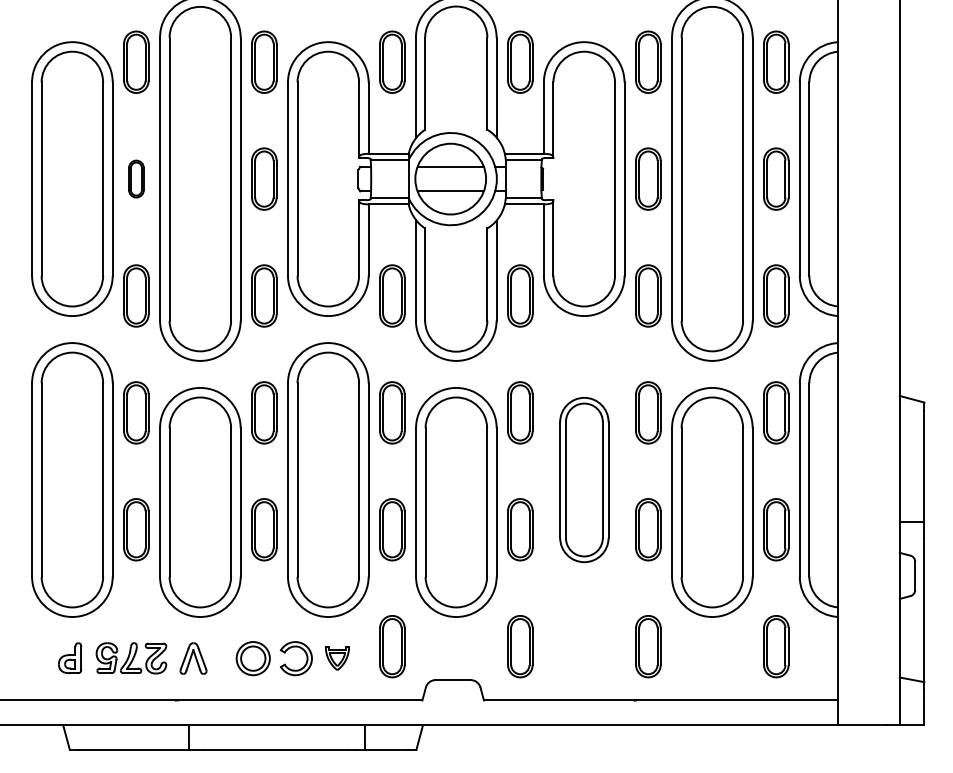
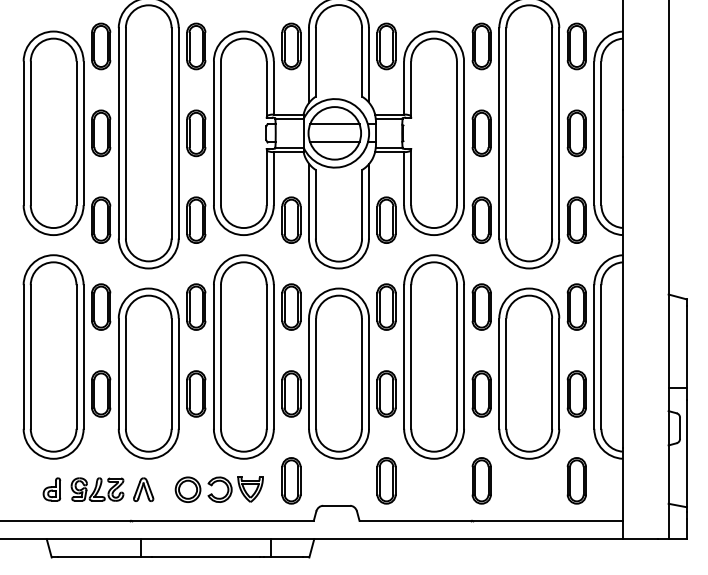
part: (136, 178) -> (101, 132), size x1.67
part: (584, 479) -> (434, 356), size x1.67
part: (337, 658) -> (250, 489), size x1.43

